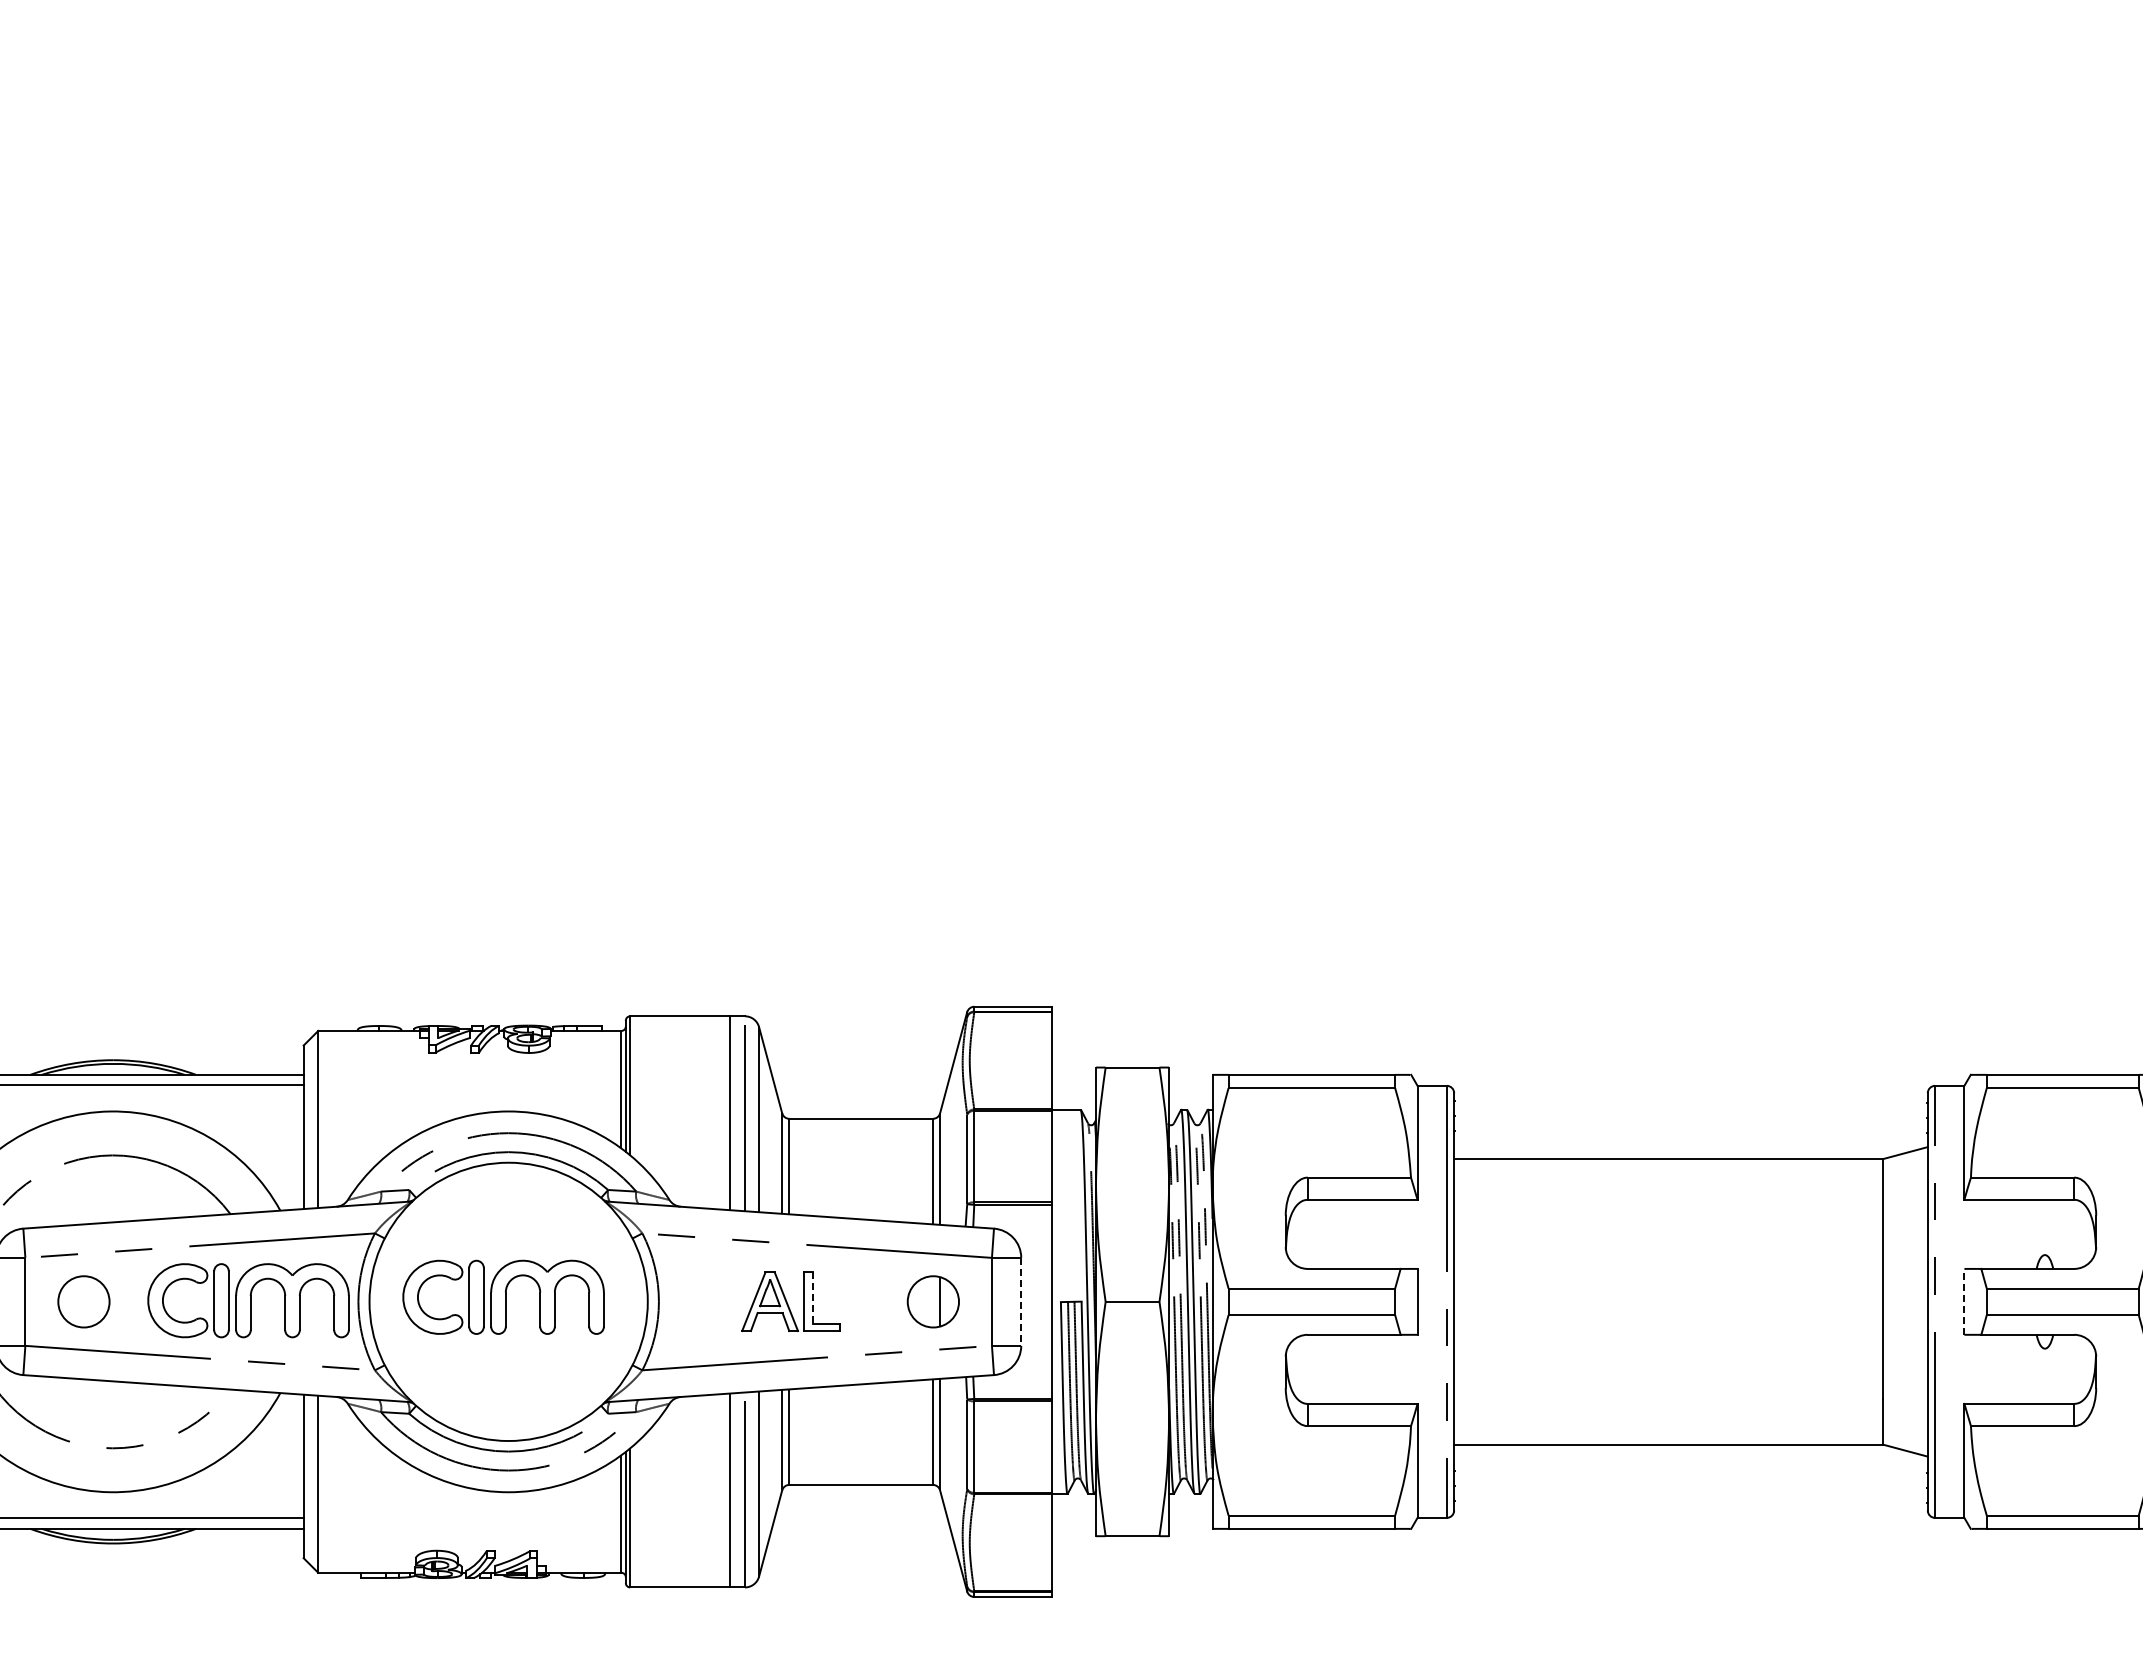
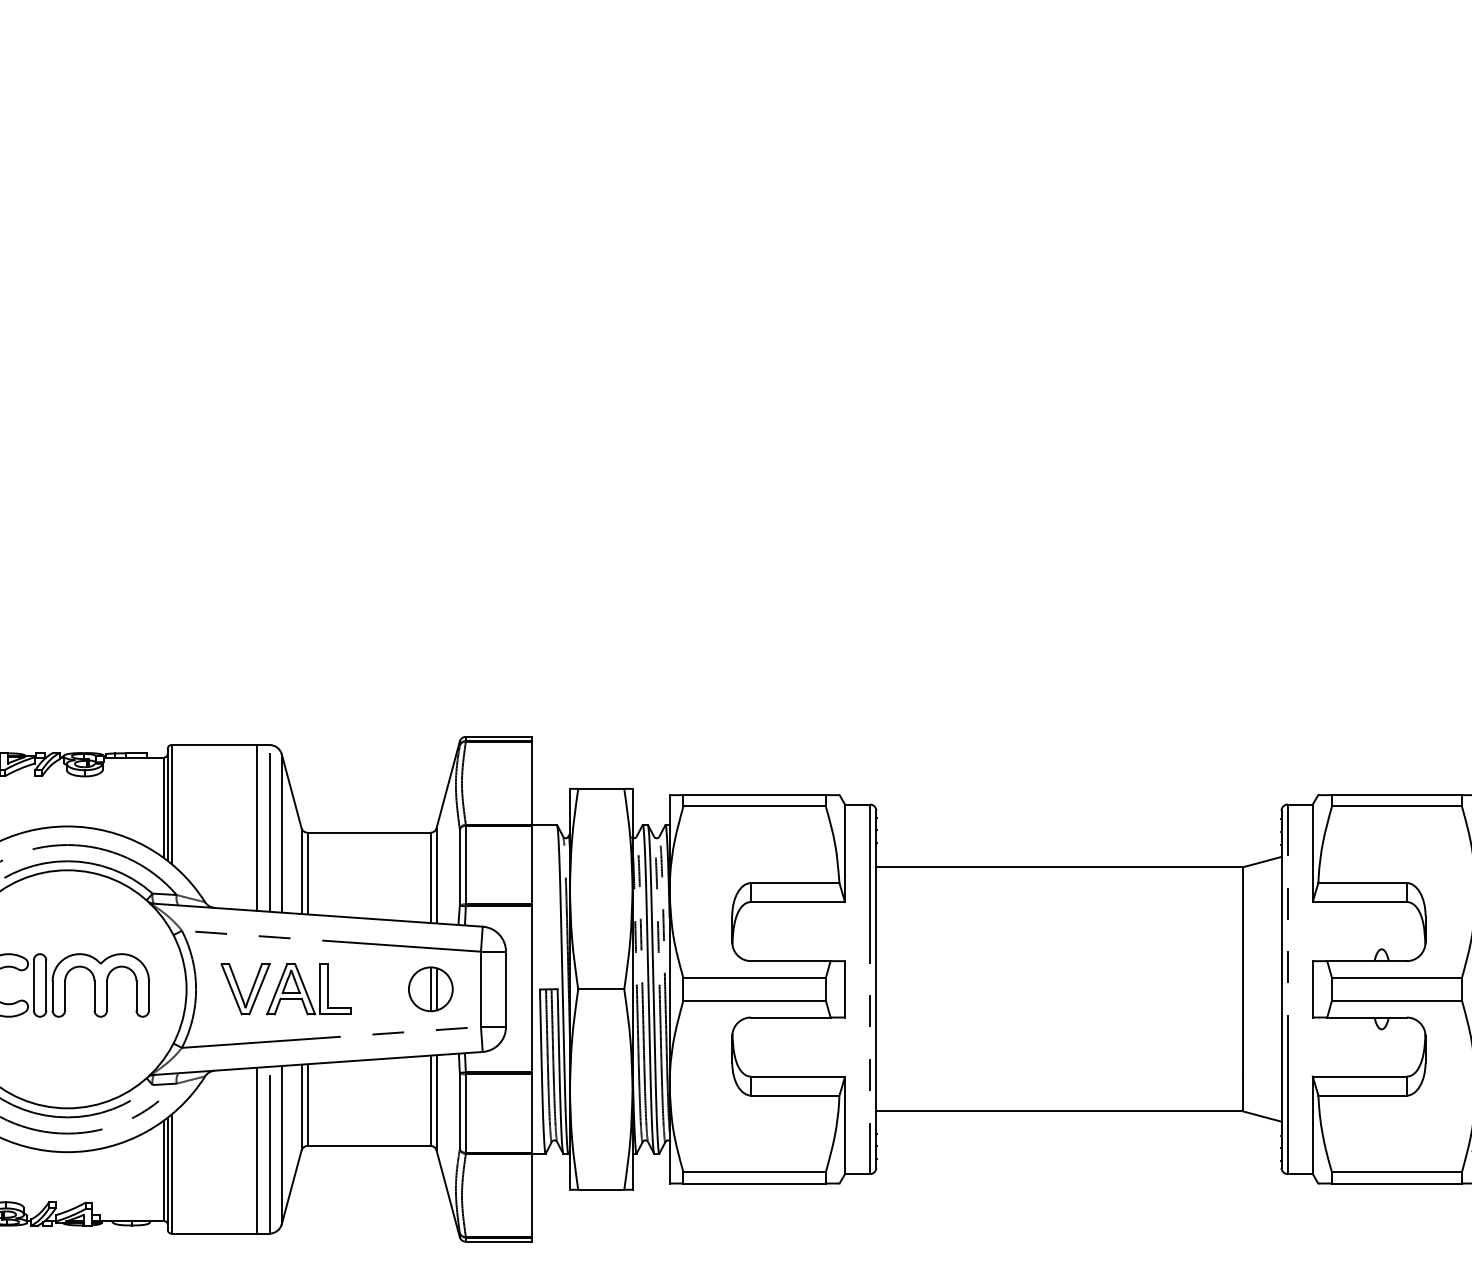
line: (812, 1298) -> (327, 986), dashed -> solid
line: (933, 1301) -> (430, 989), added
line: (1021, 1301) -> (506, 989), dashed -> solid
line: (1964, 1301) -> (1312, 989), dashed -> solid
part: (710, 1303) -> (240, 990), added

